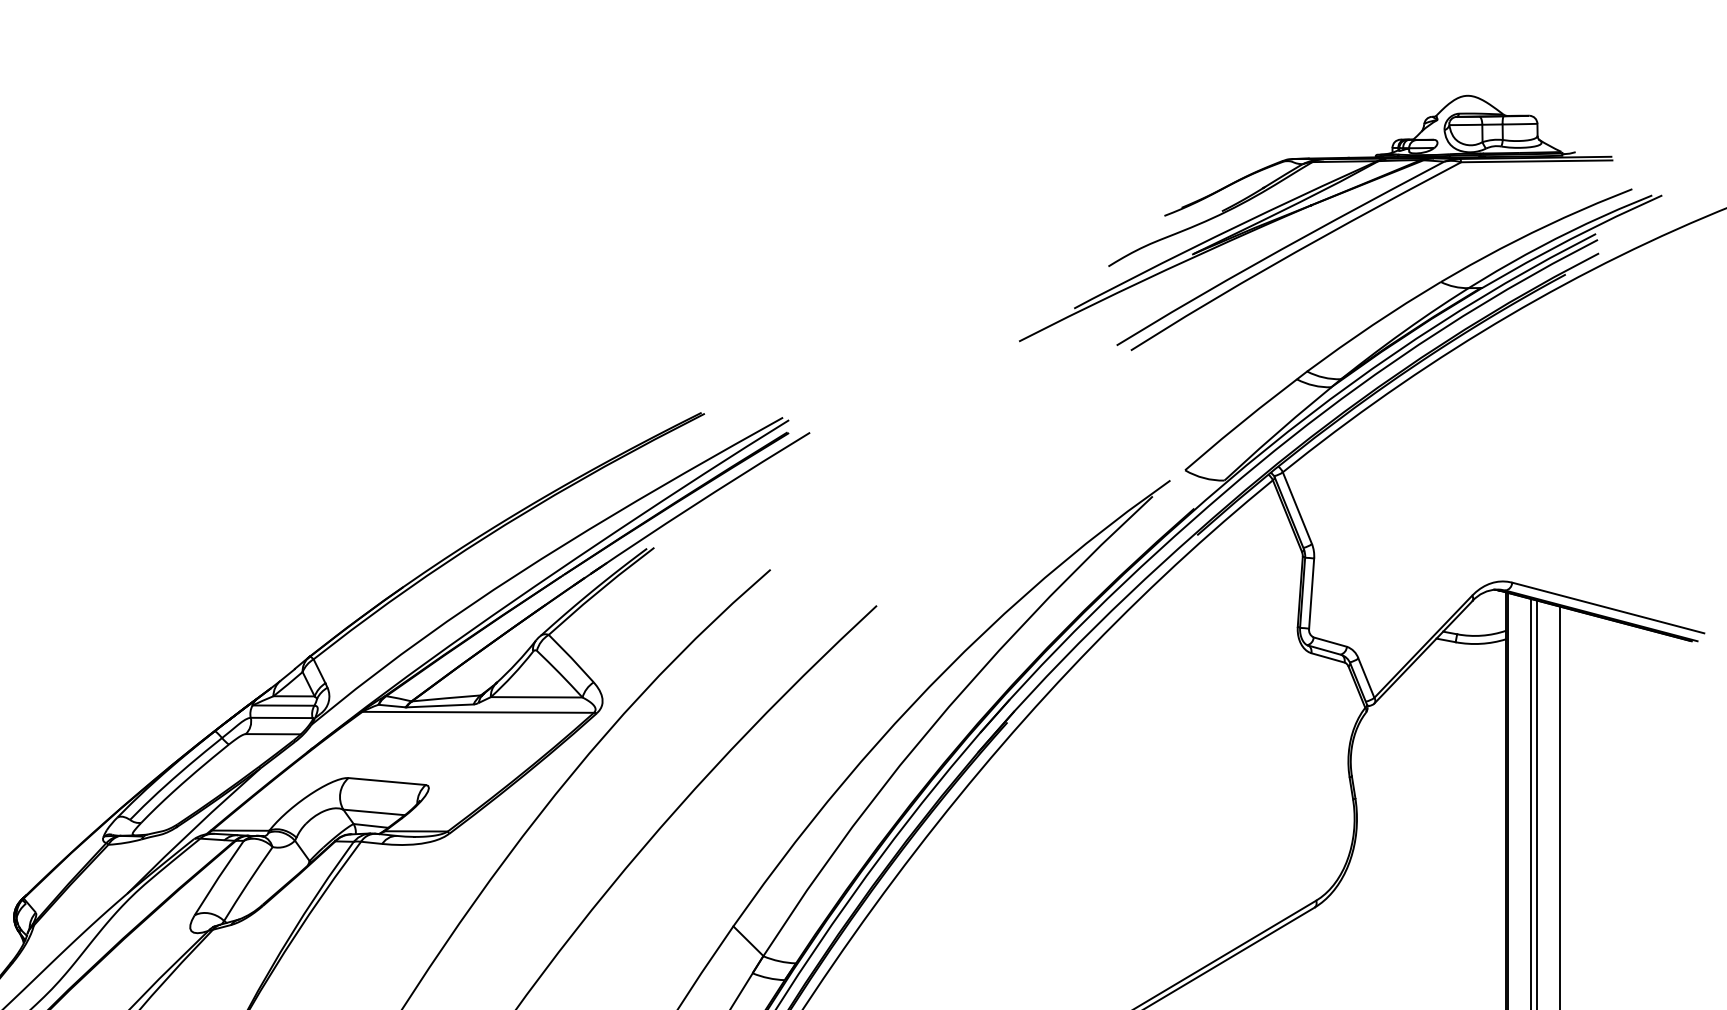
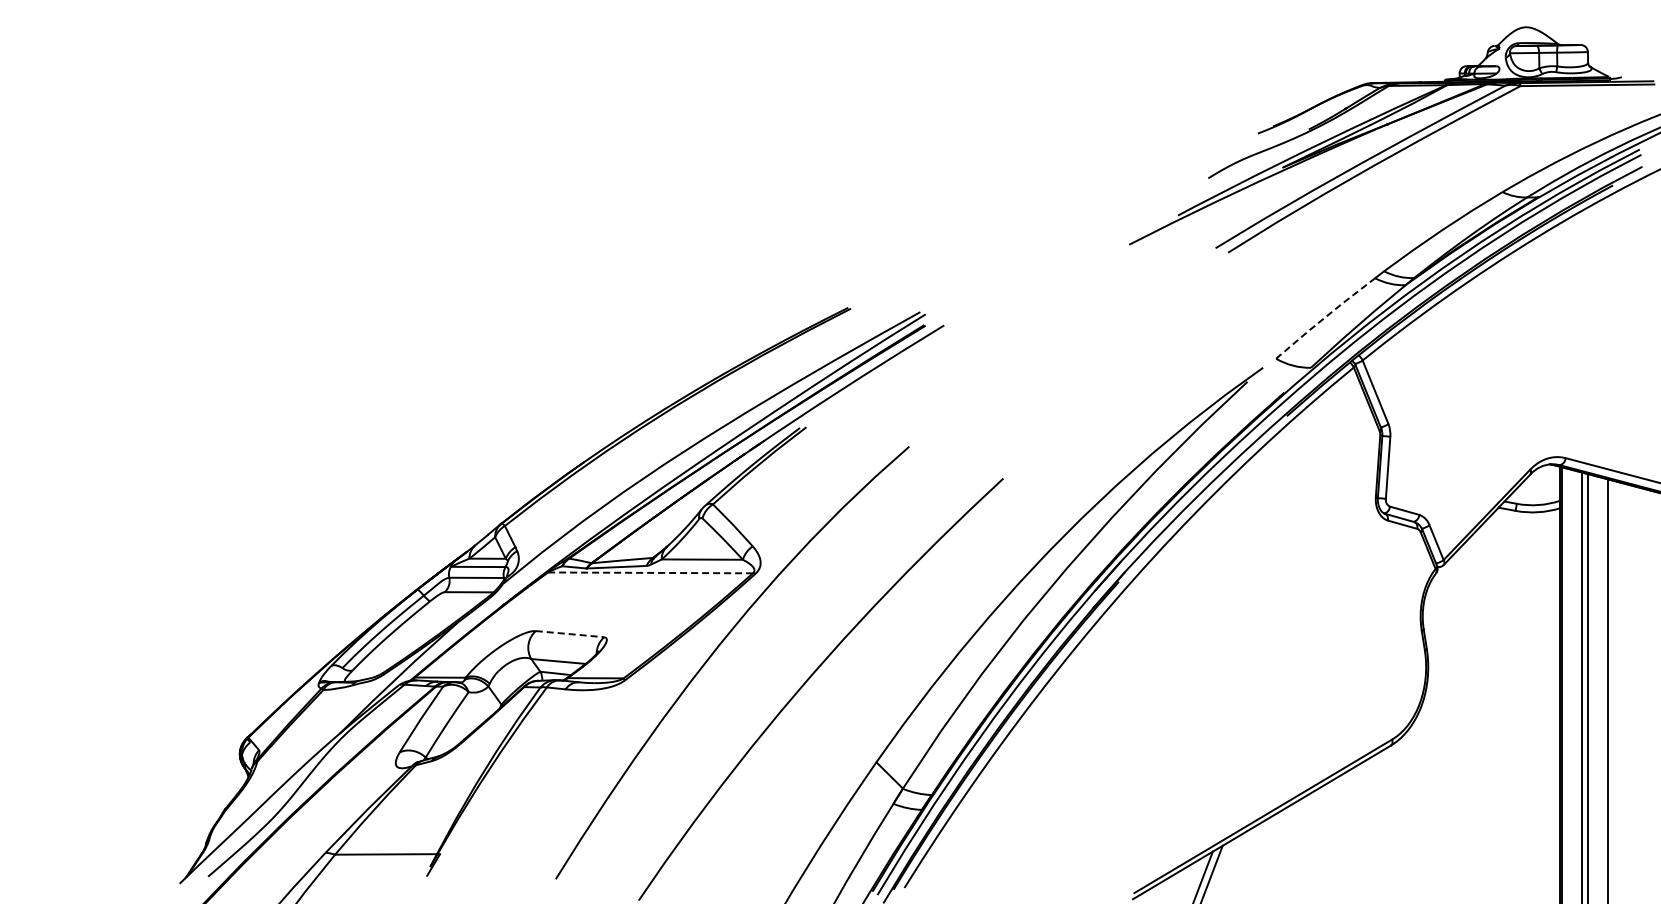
line: (1240, 423) -> (1325, 317), solid -> dashed
line: (479, 711) -> (651, 572), solid -> dashed
line: (387, 781) -> (570, 634), solid -> dashed

